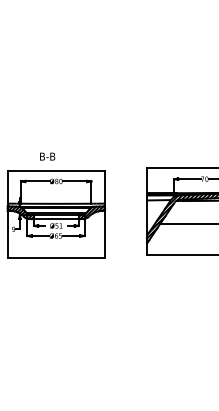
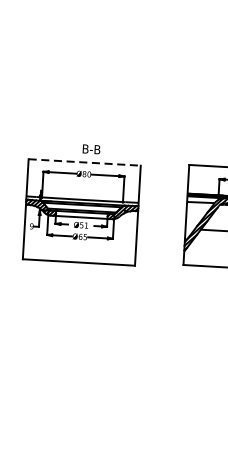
text: (47, 156) -> (91, 149), moved
line: (56, 171) -> (84, 162), solid -> dashed

